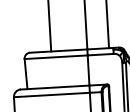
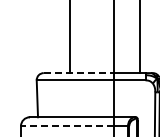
line: (58, 51) -> (78, 73), solid -> dashed
line: (51, 95) -> (66, 126), solid -> dashed

